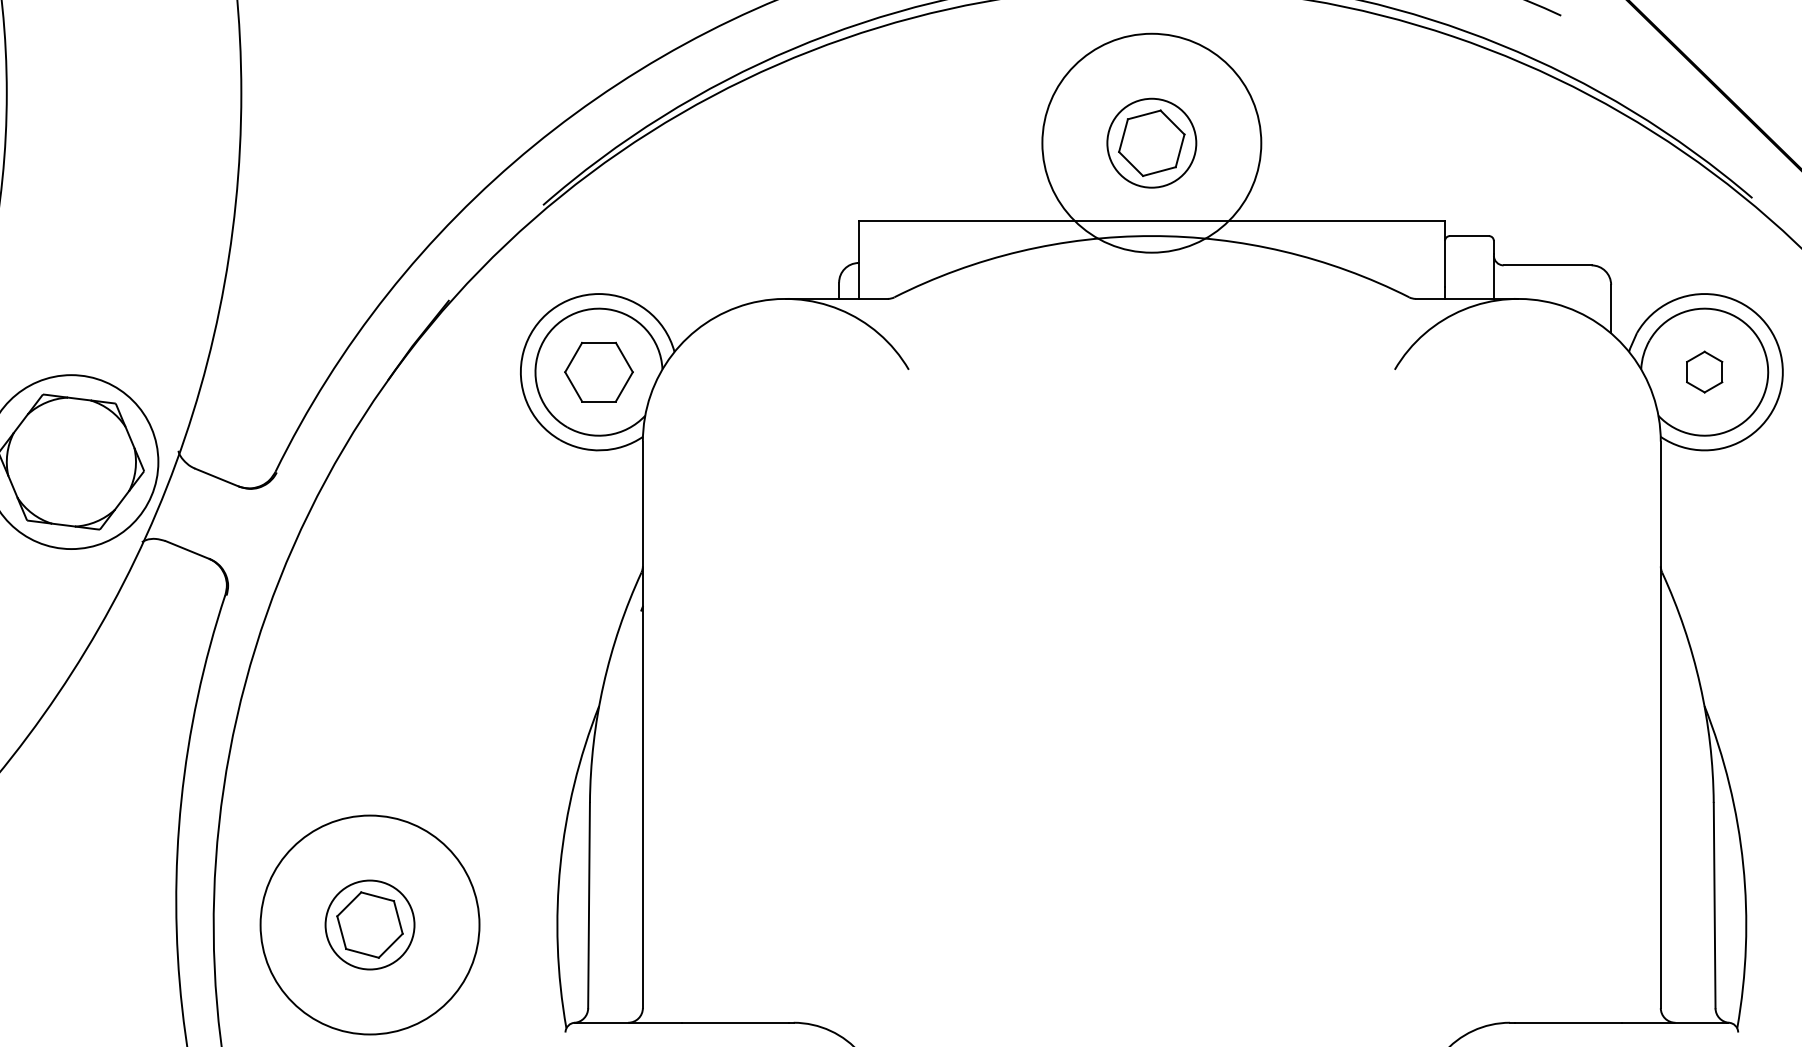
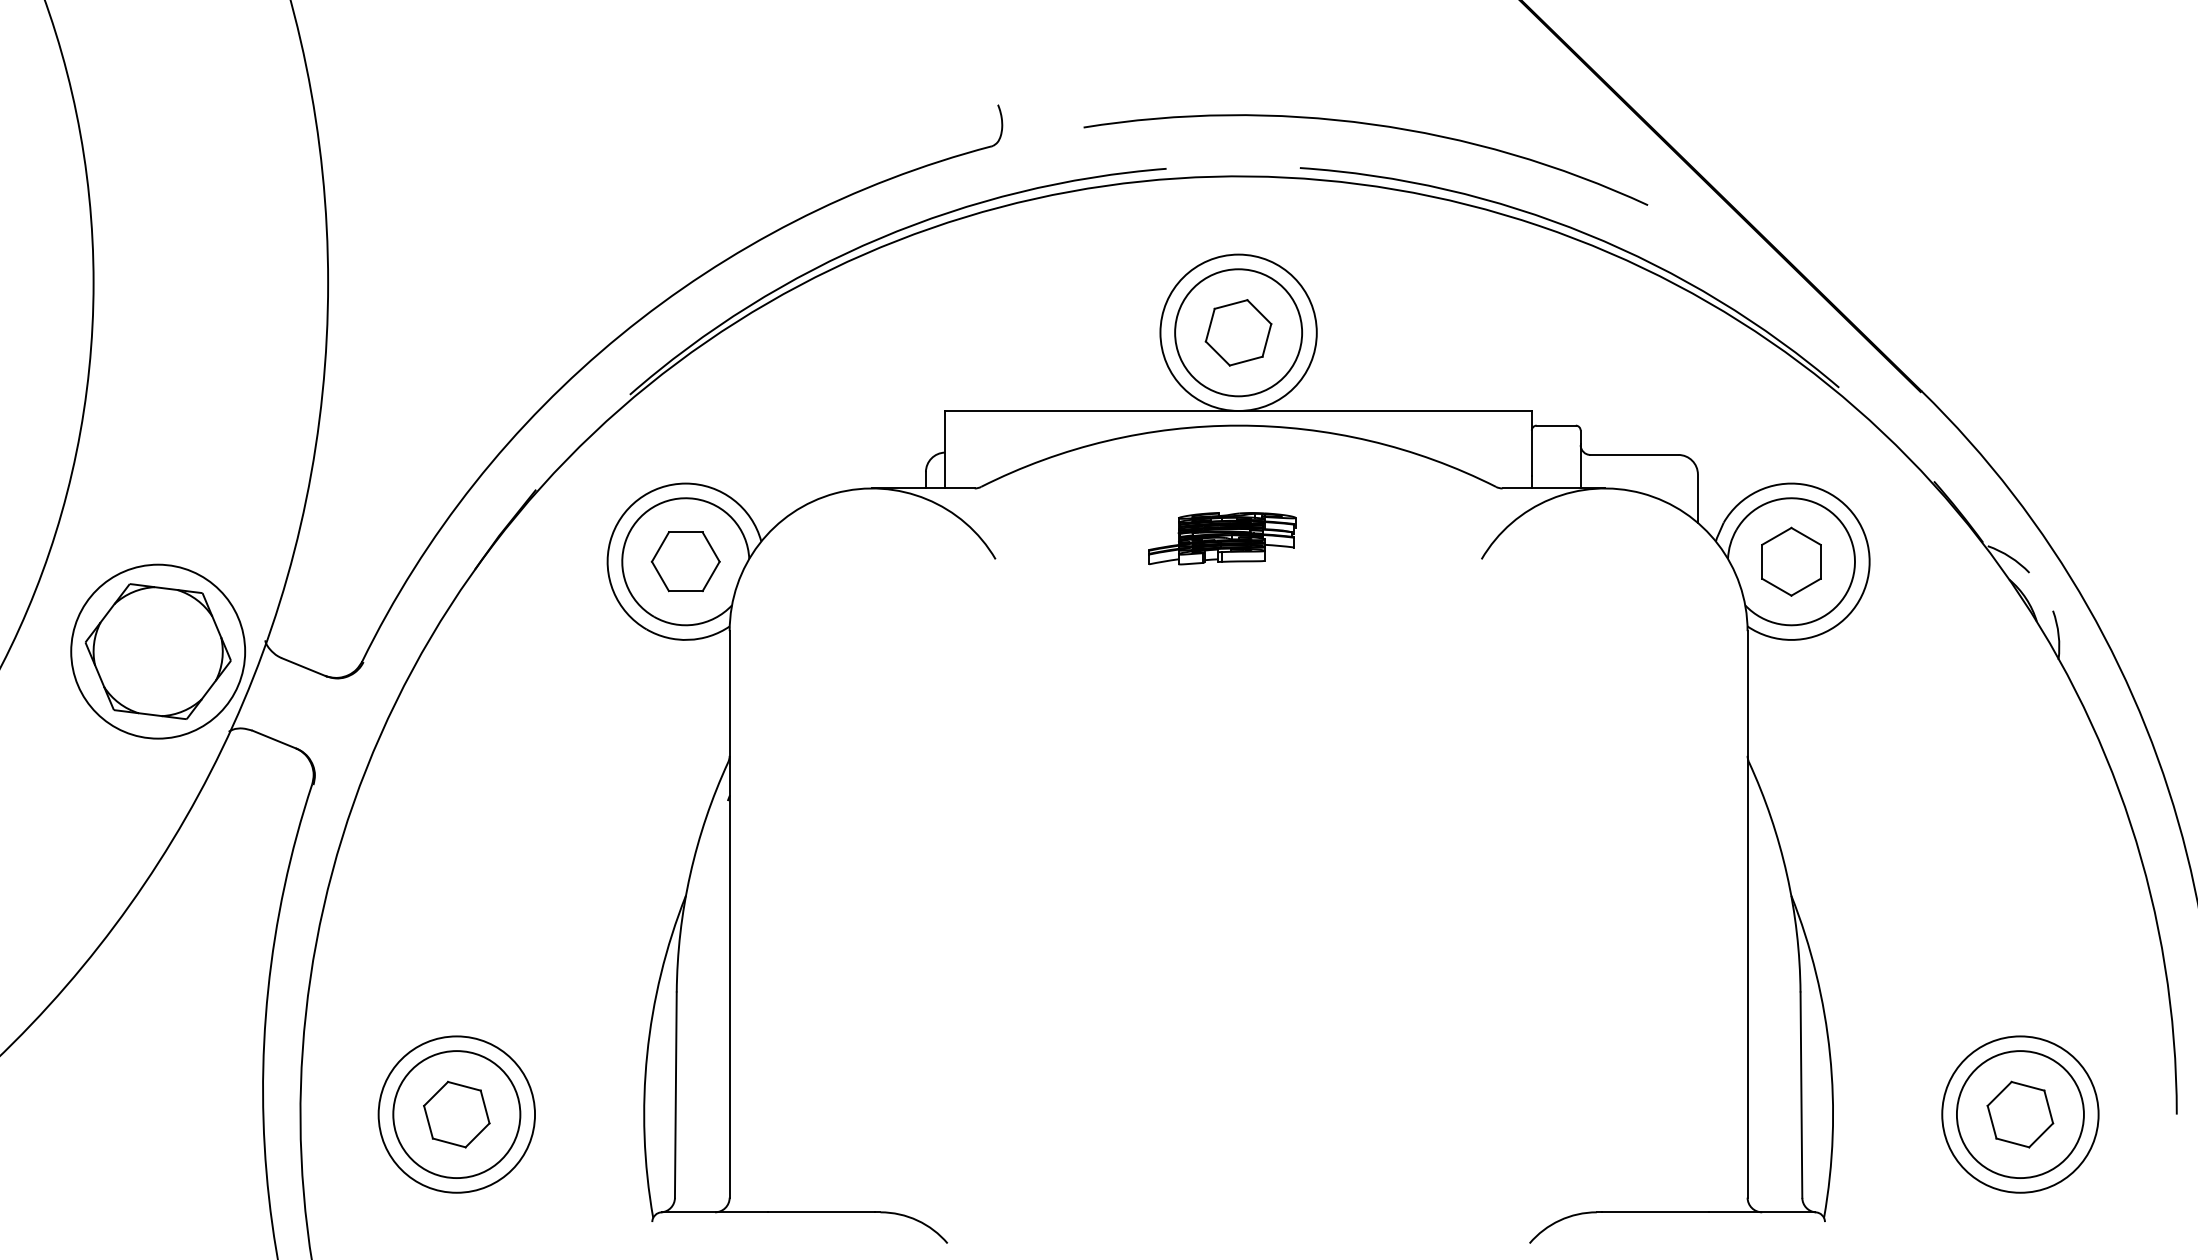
circle: (1151, 142) -> (1238, 332), size x0.71
circle: (1151, 142) -> (1238, 332), size x1.43
part: (1135, 348) -> (1222, 538), added
part: (1704, 371) -> (1791, 561), size x1.67
circle: (369, 924) -> (456, 1114), size x0.71
circle: (369, 924) -> (456, 1114), size x1.43

